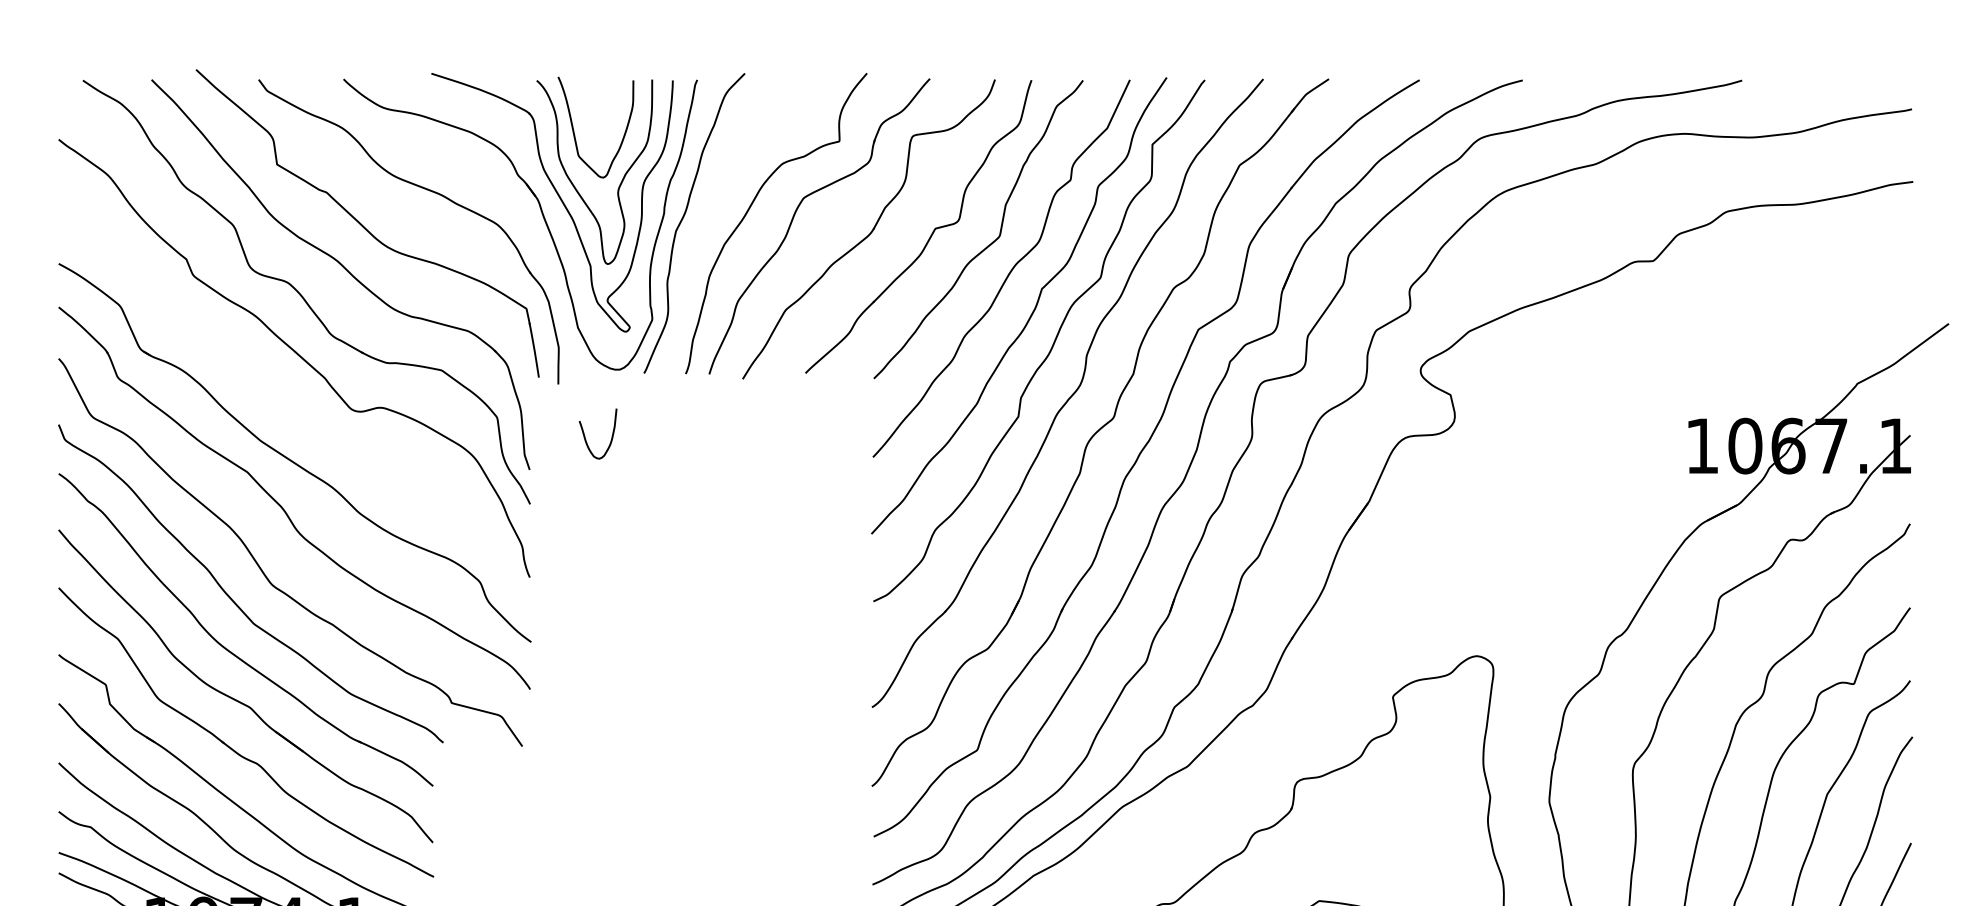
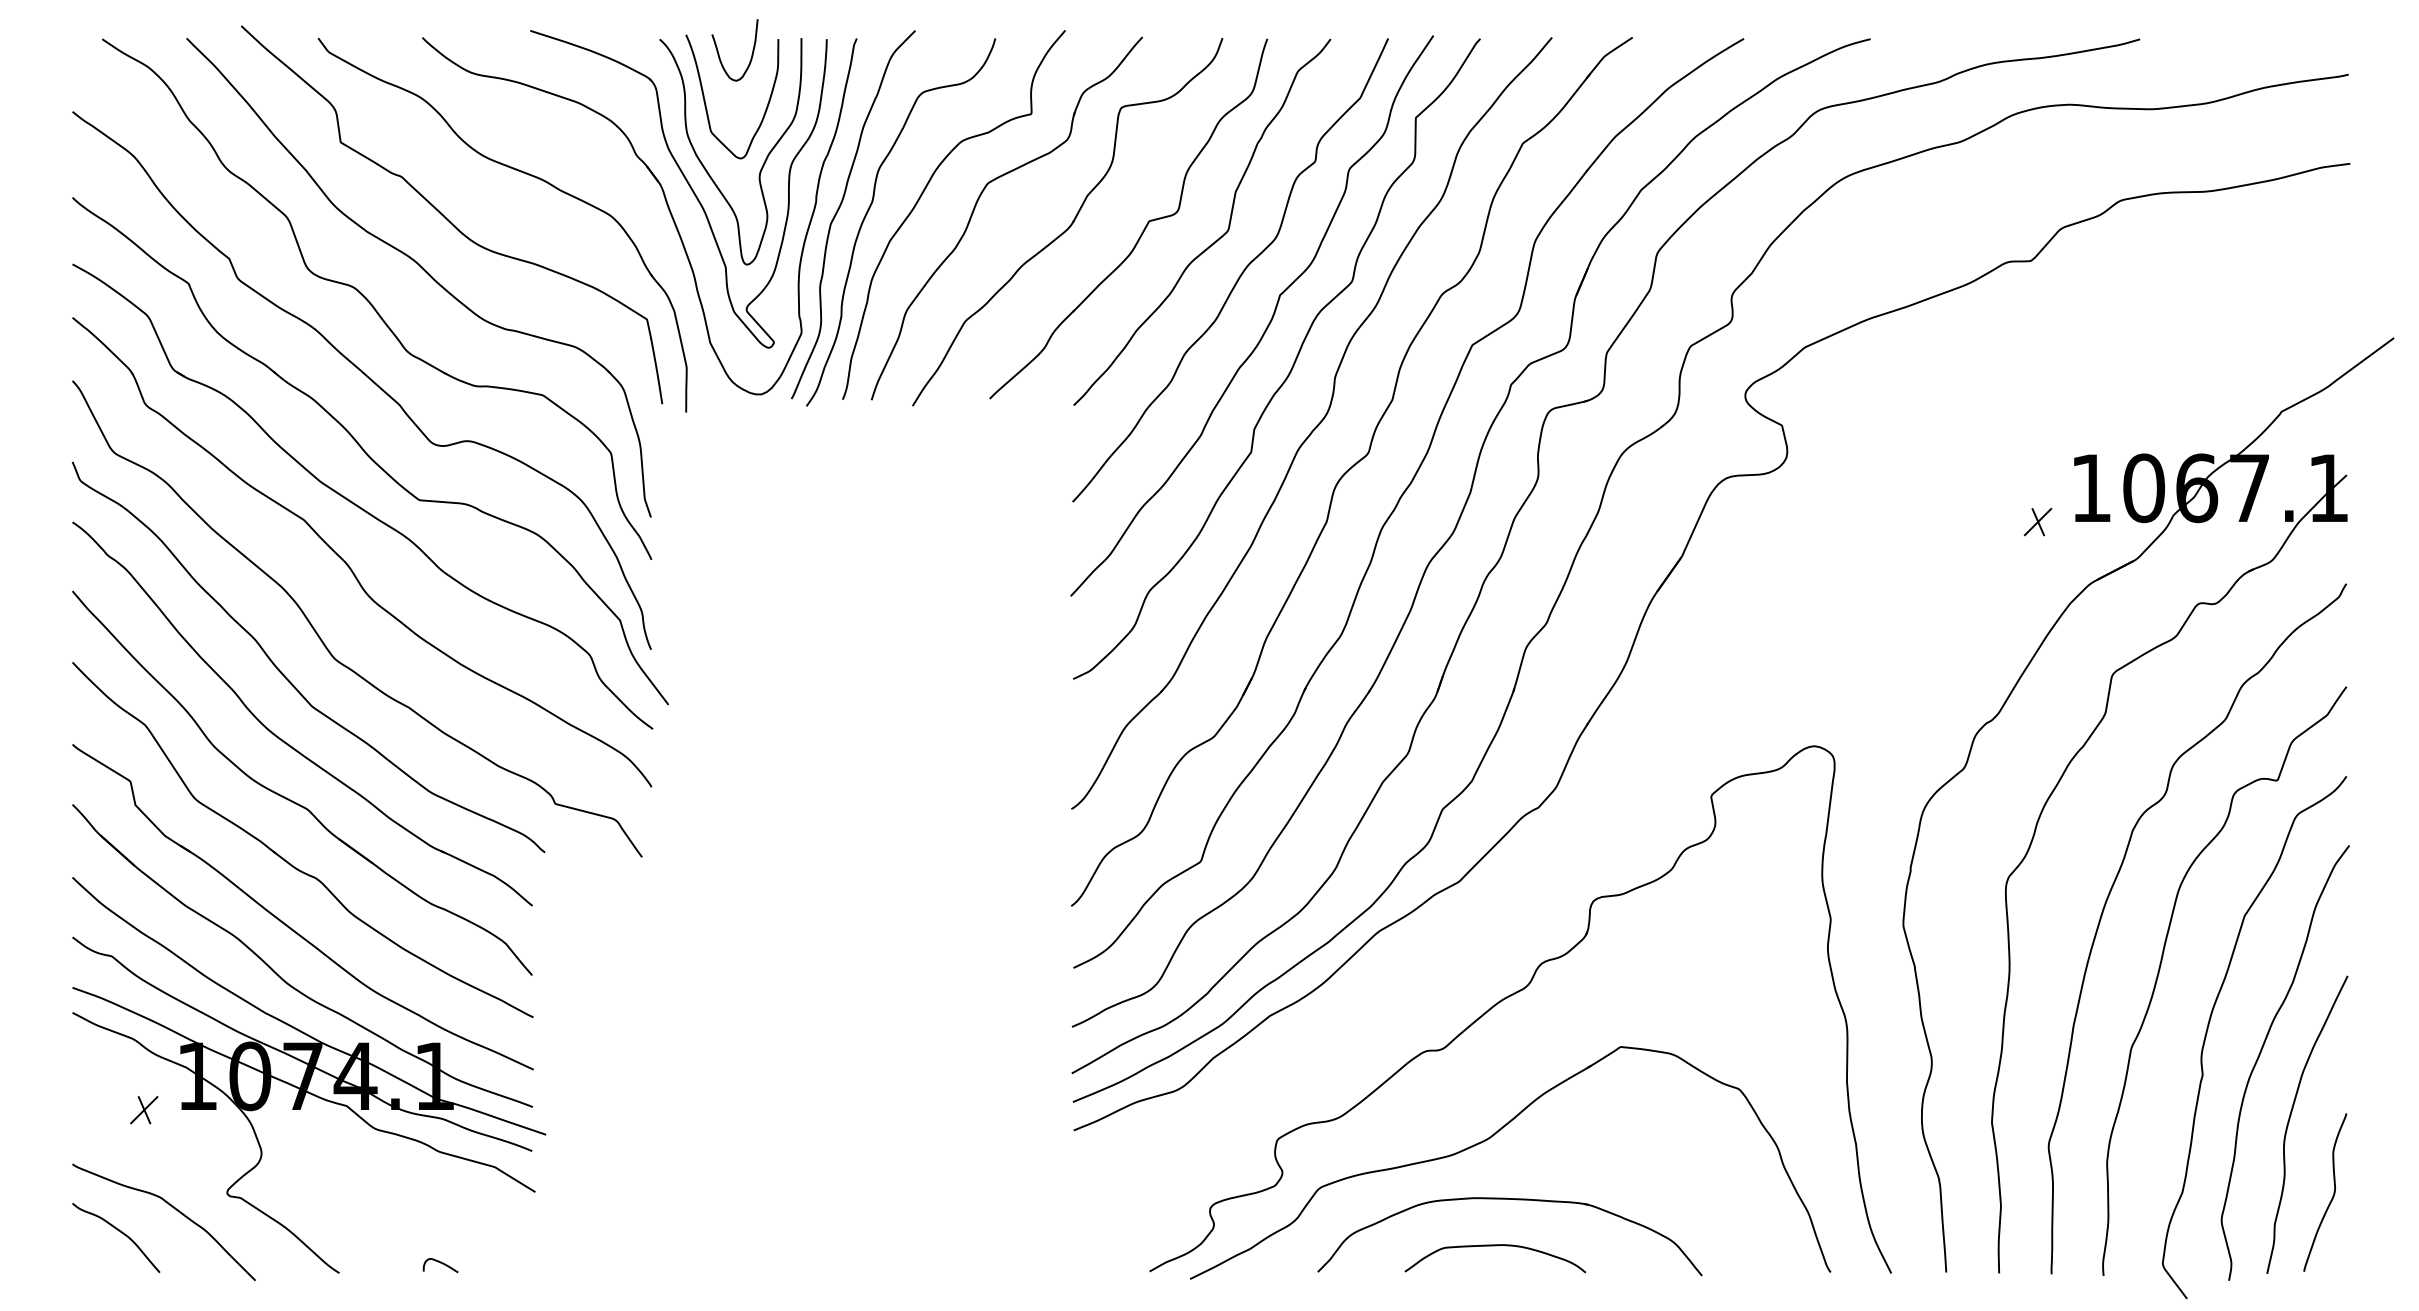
curve: (709, 216) -> (871, 206), added
part: (301, 416) -> (370, 451), added
curve: (585, 436) -> (719, 53), moved
part: (1658, 473) -> (2037, 521), added

